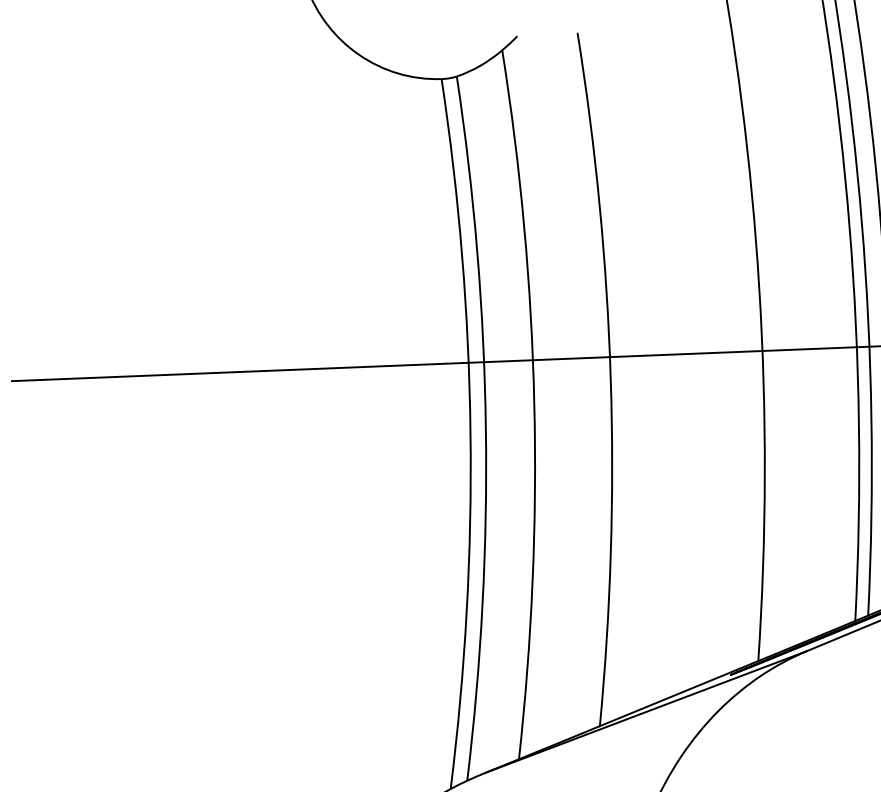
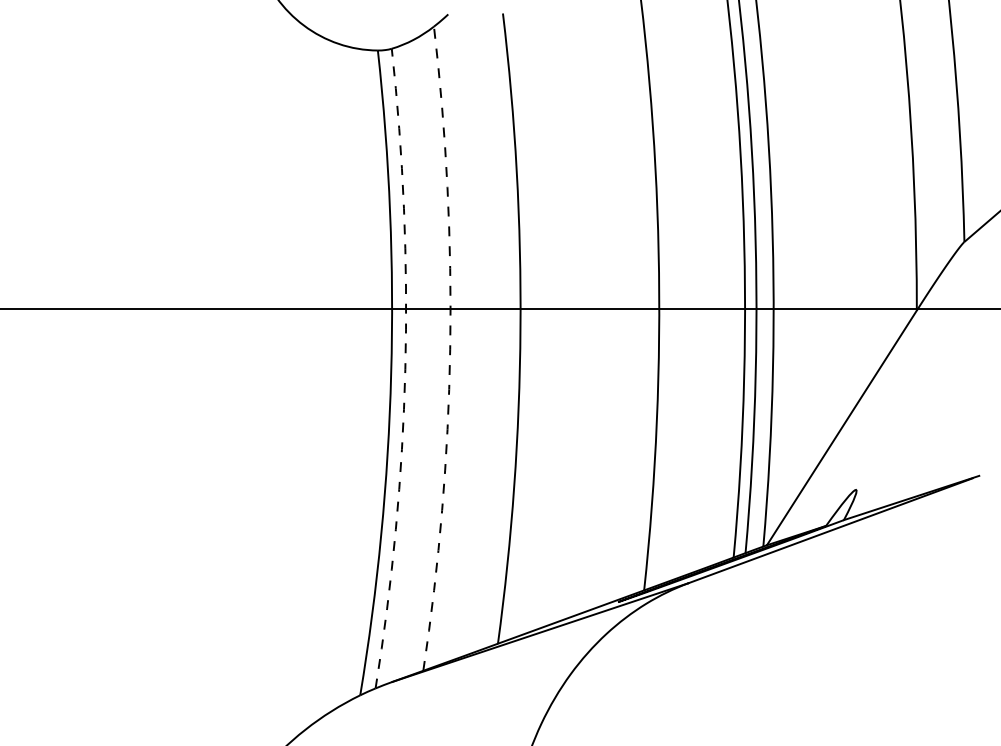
arc: (534, 404) -> (450, 349), solid -> dashed
arc: (486, 428) -> (405, 369), solid -> dashed

